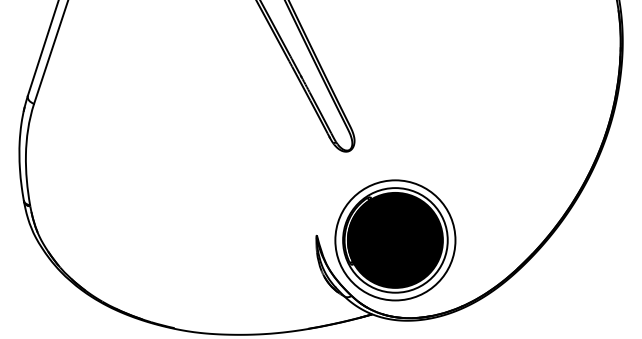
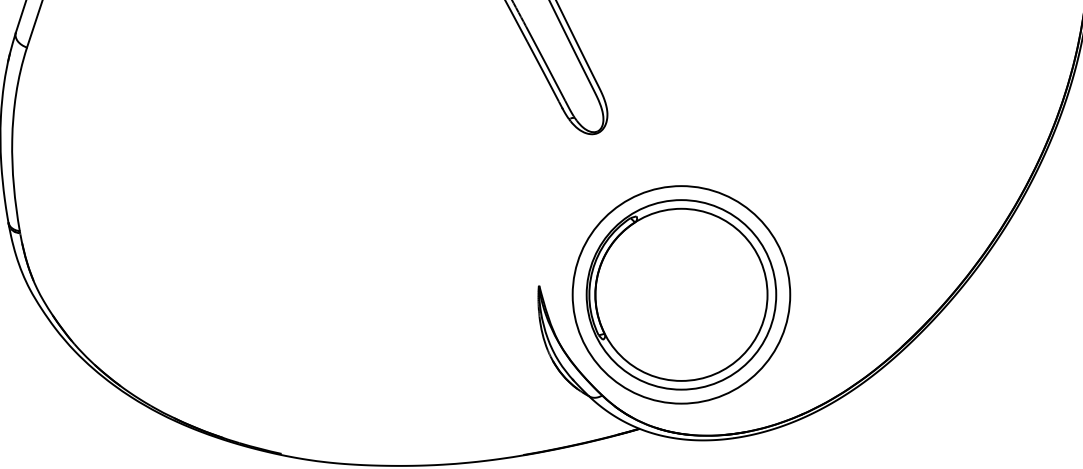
fill: (394, 239) -> (679, 293), removed

